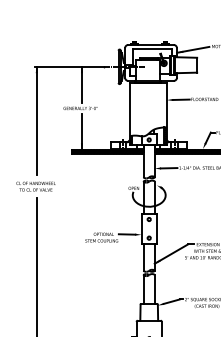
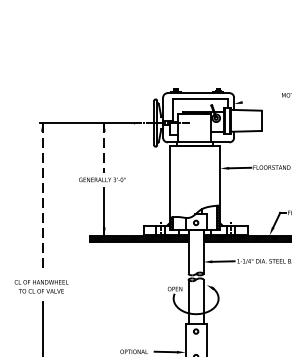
line: (193, 49) -> (256, 99), removed
line: (82, 85) -> (104, 148), solid -> dashed
line: (36, 120) -> (42, 196), solid -> dashed

